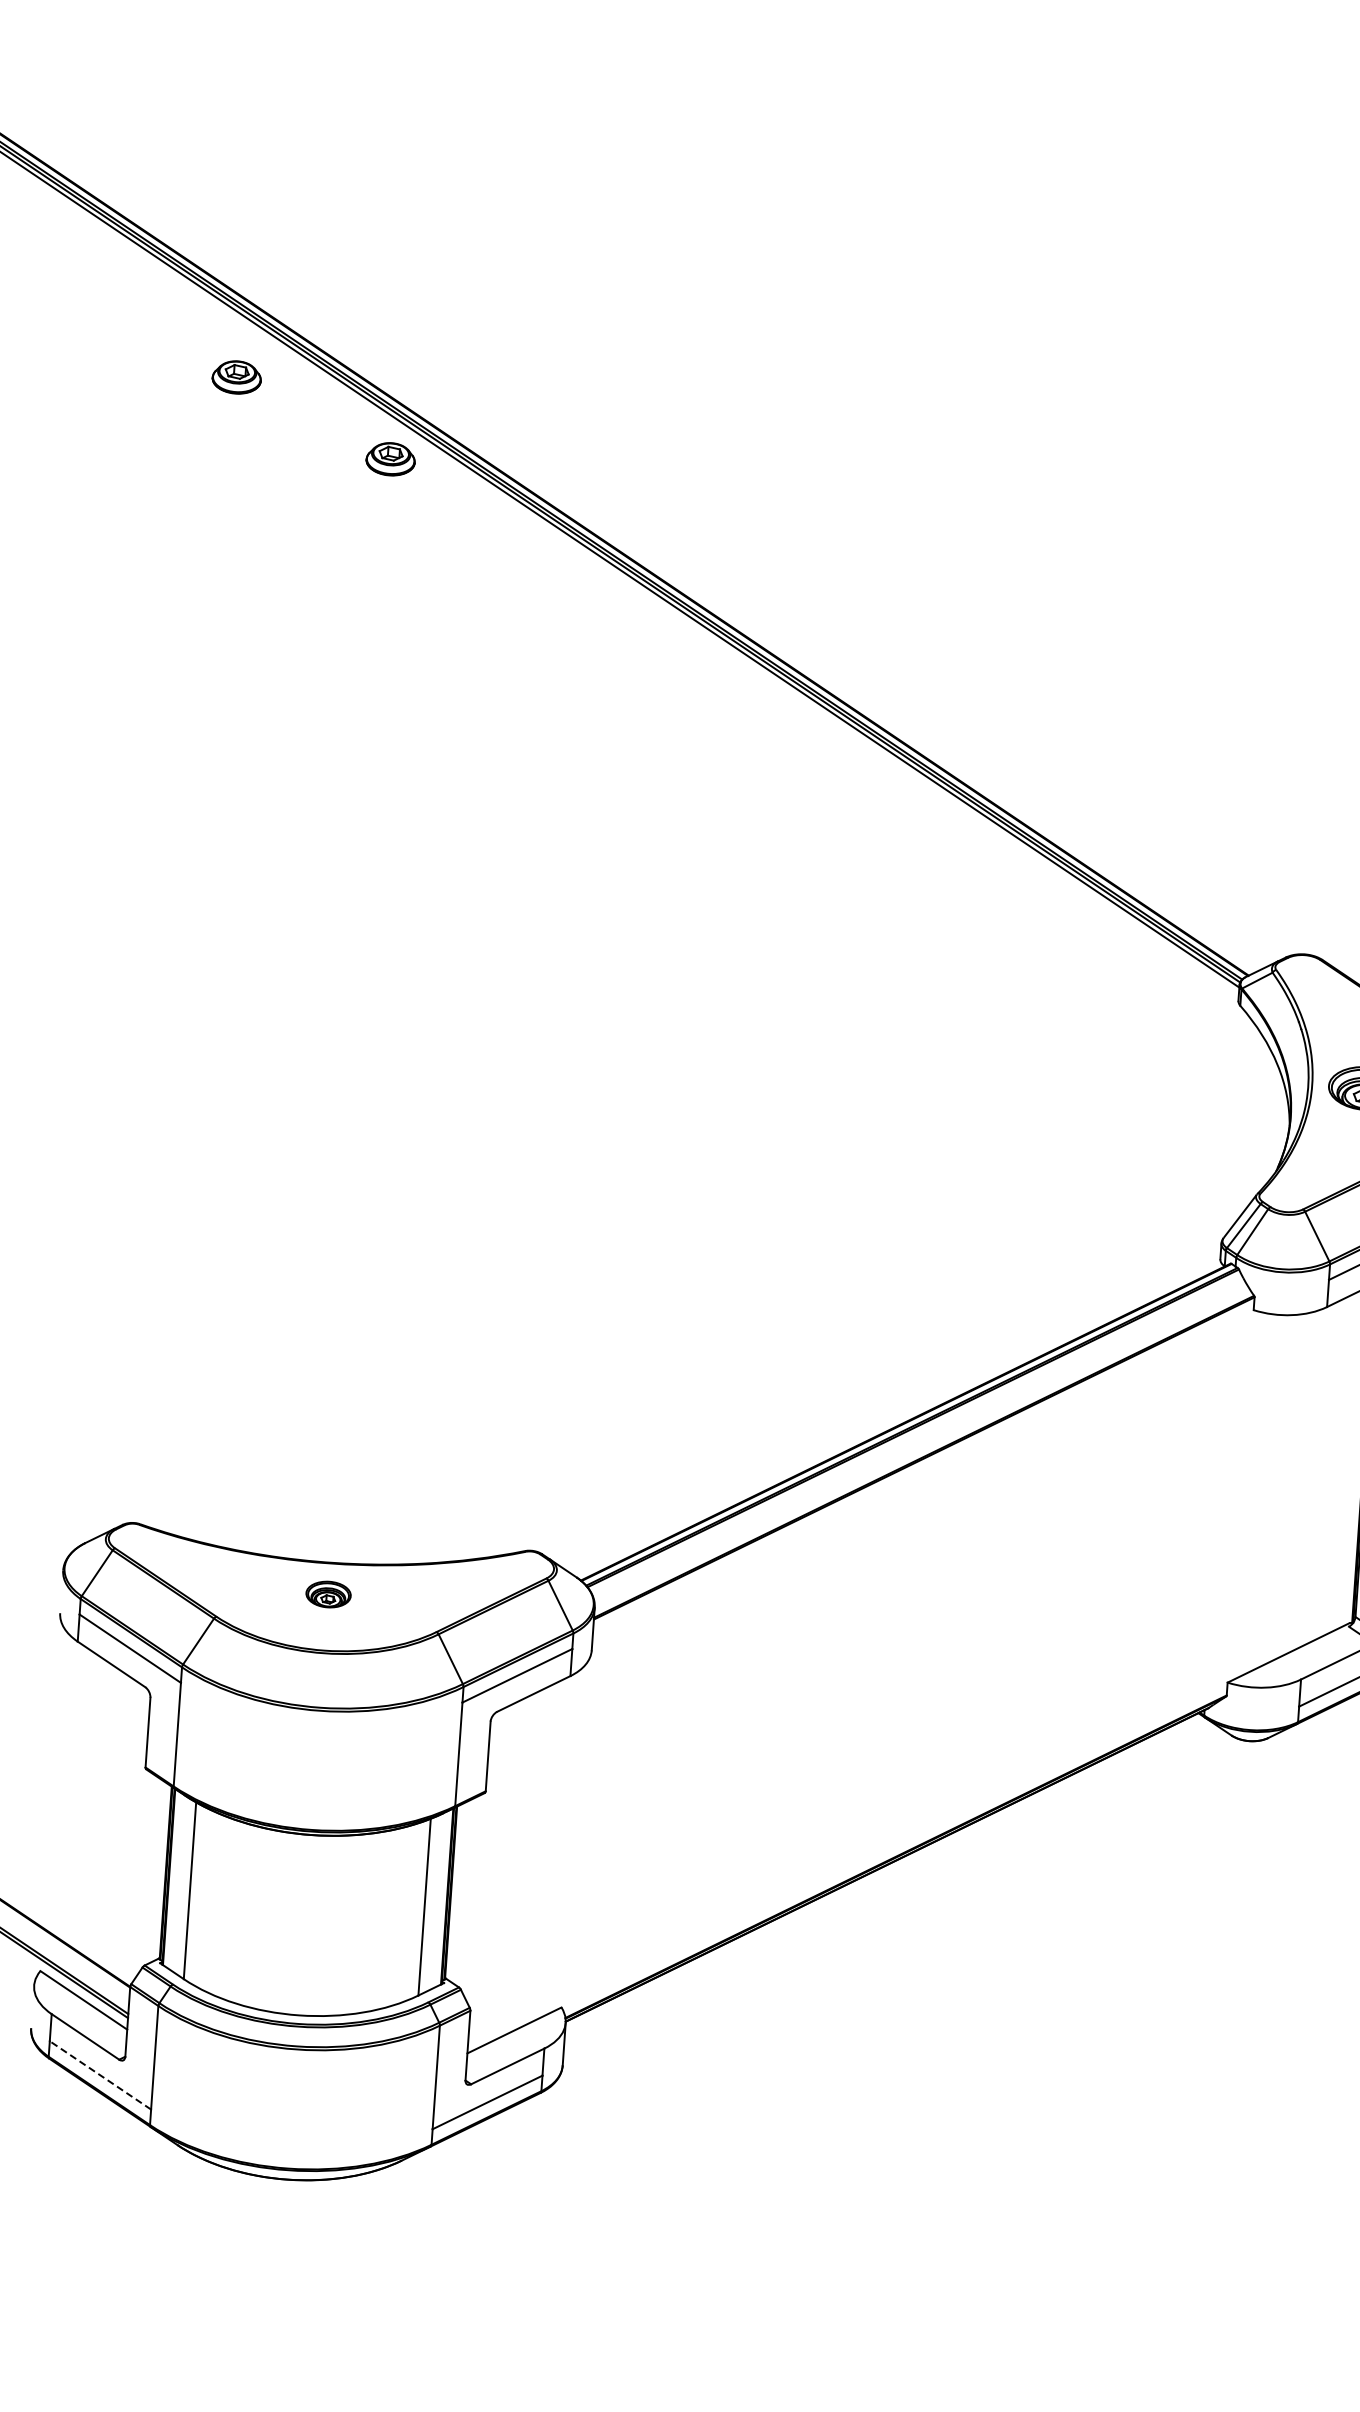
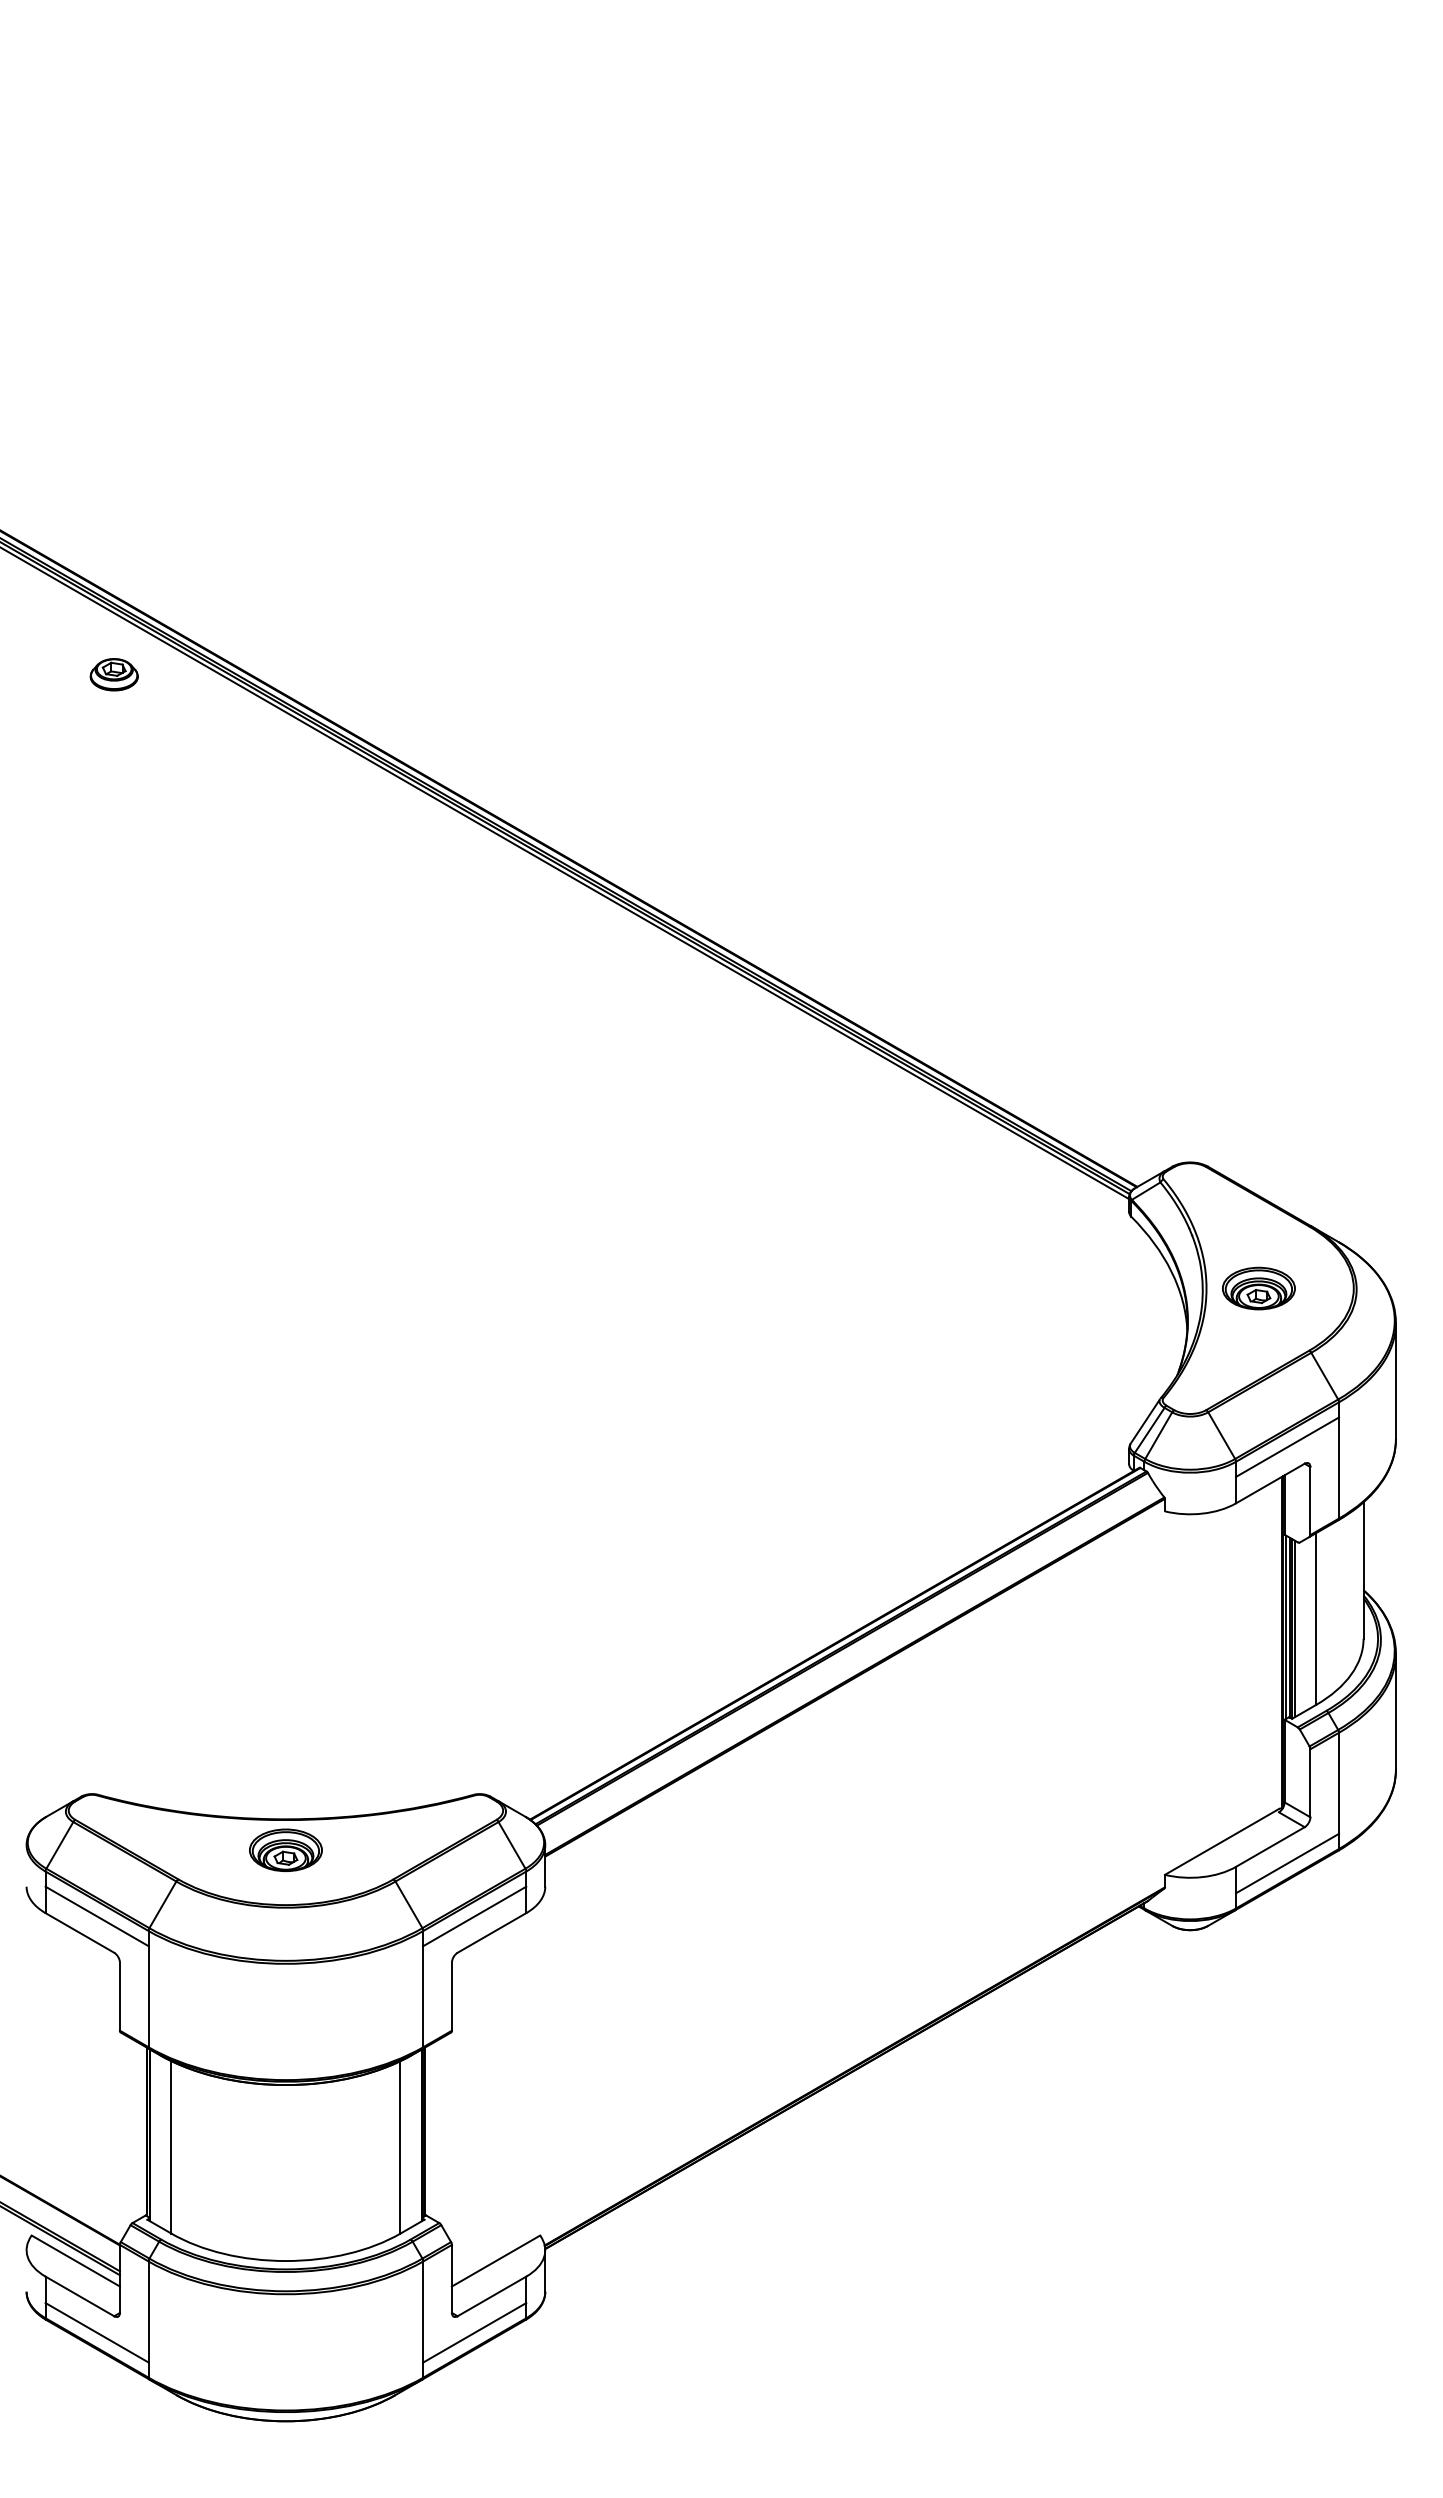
part: (390, 458) -> (268, 743), removed
part: (328, 1594) -> (285, 1850), size x1.67
line: (99, 2075) -> (96, 2332), dashed -> solid

